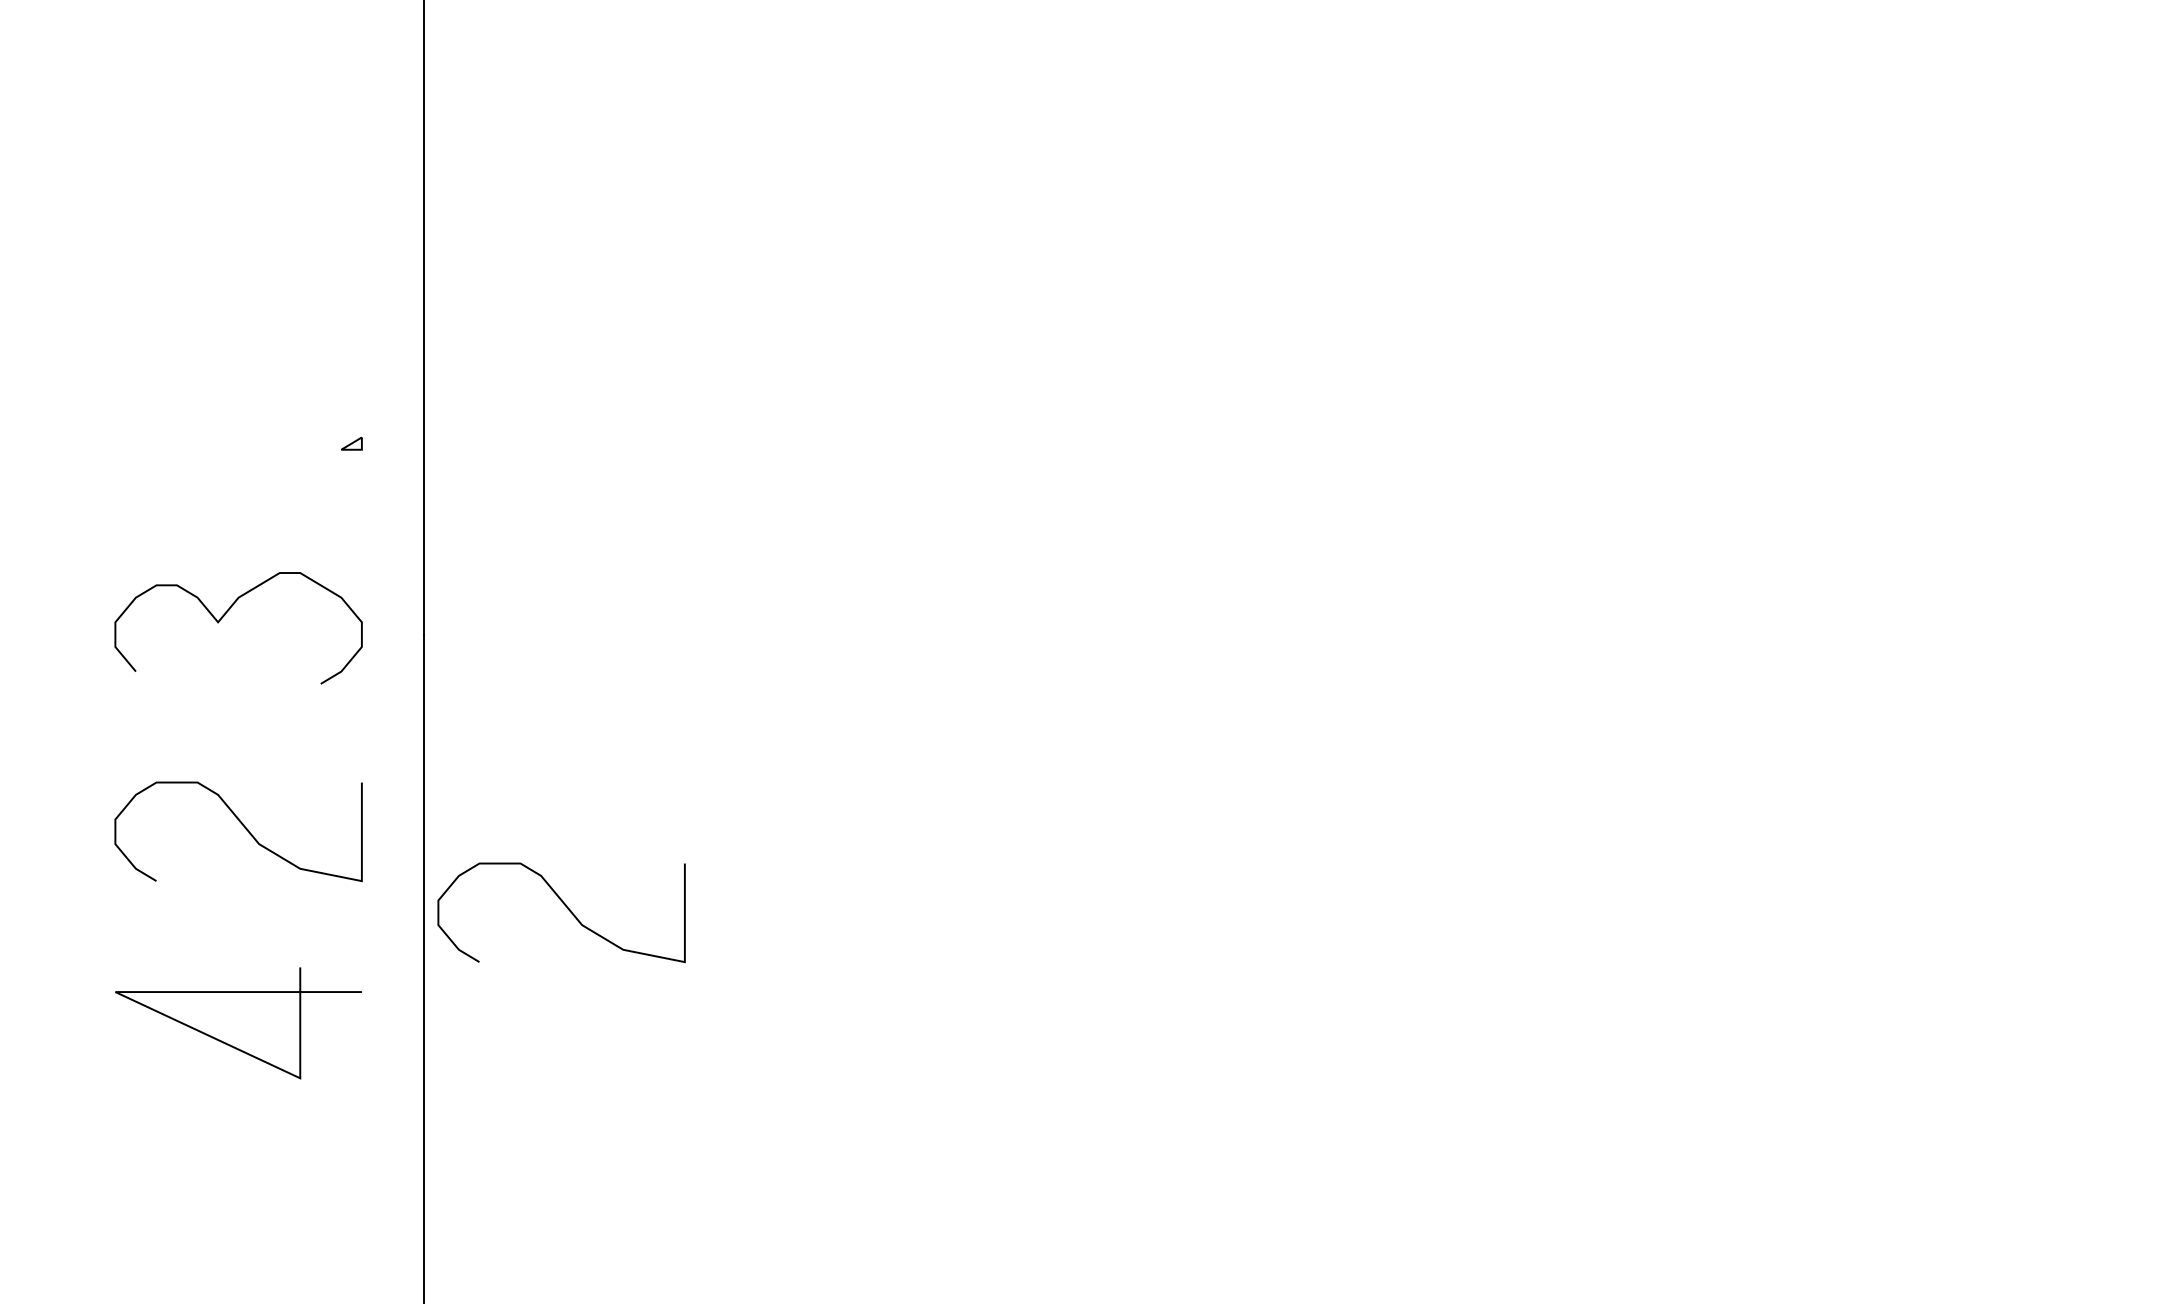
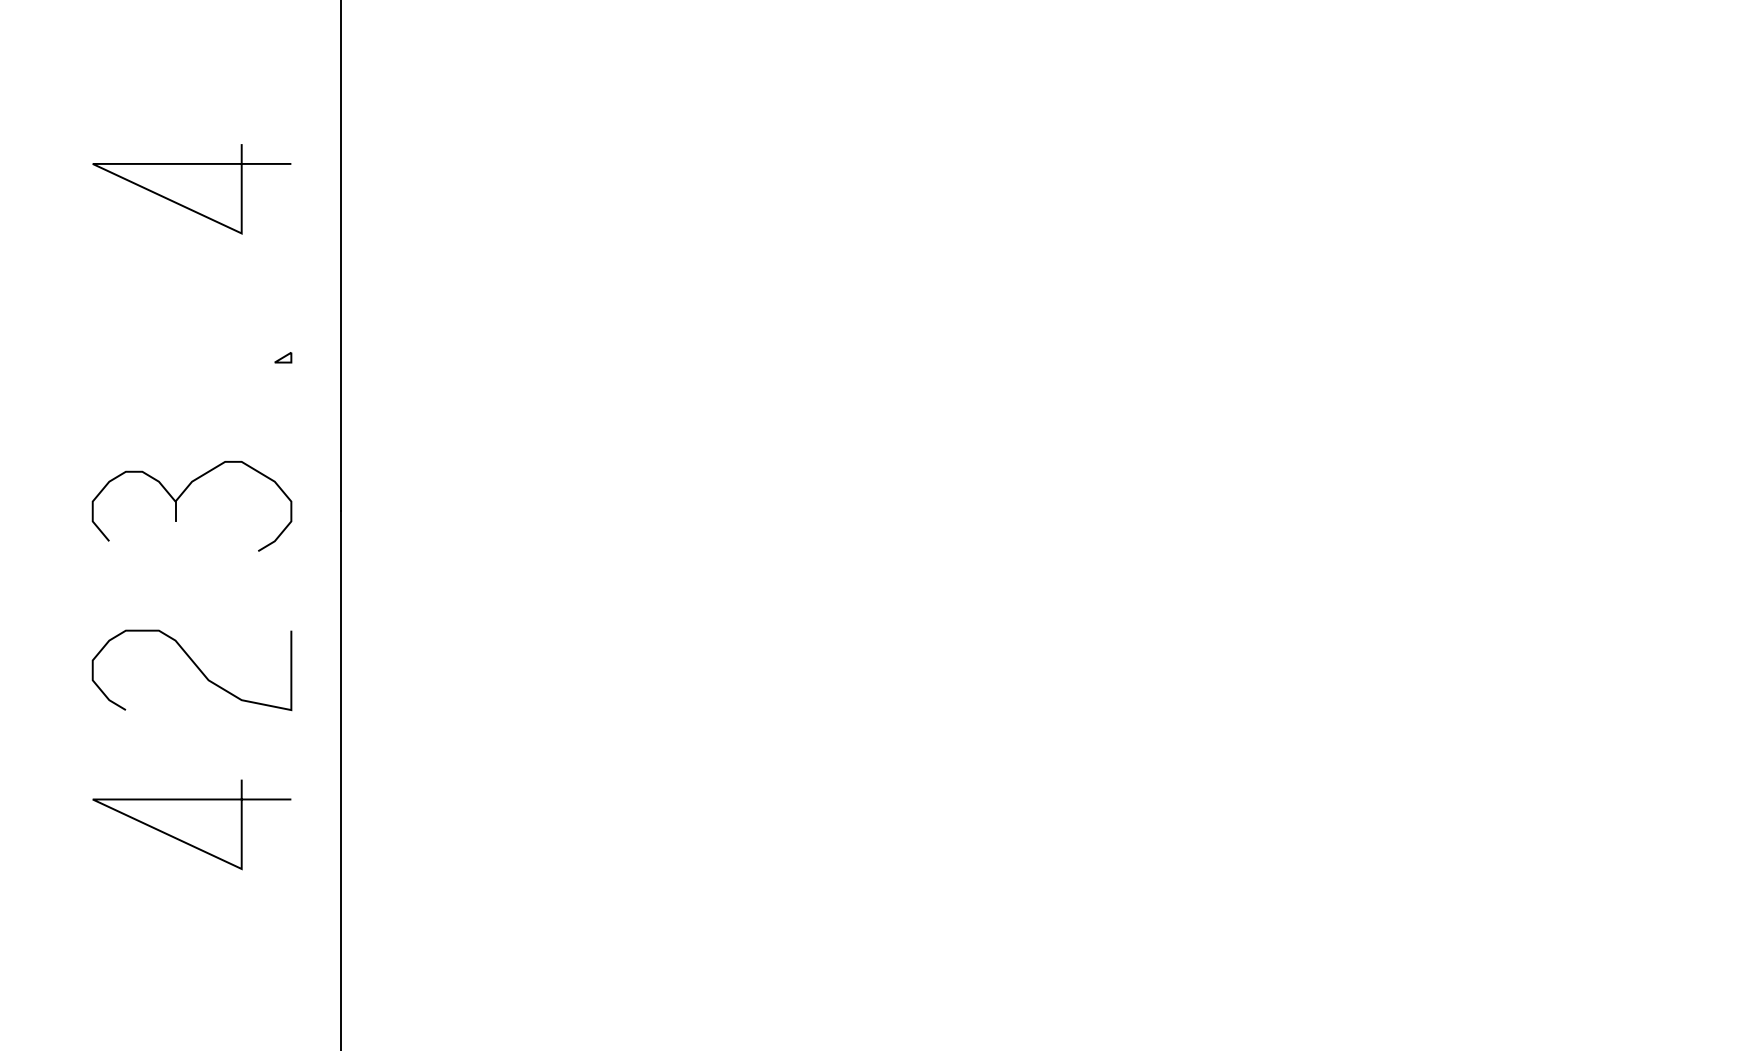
line: (232, 256) -> (187, 206), added
line: (218, 634) -> (175, 511), added
curve: (567, 909) -> (457, 732), removed

